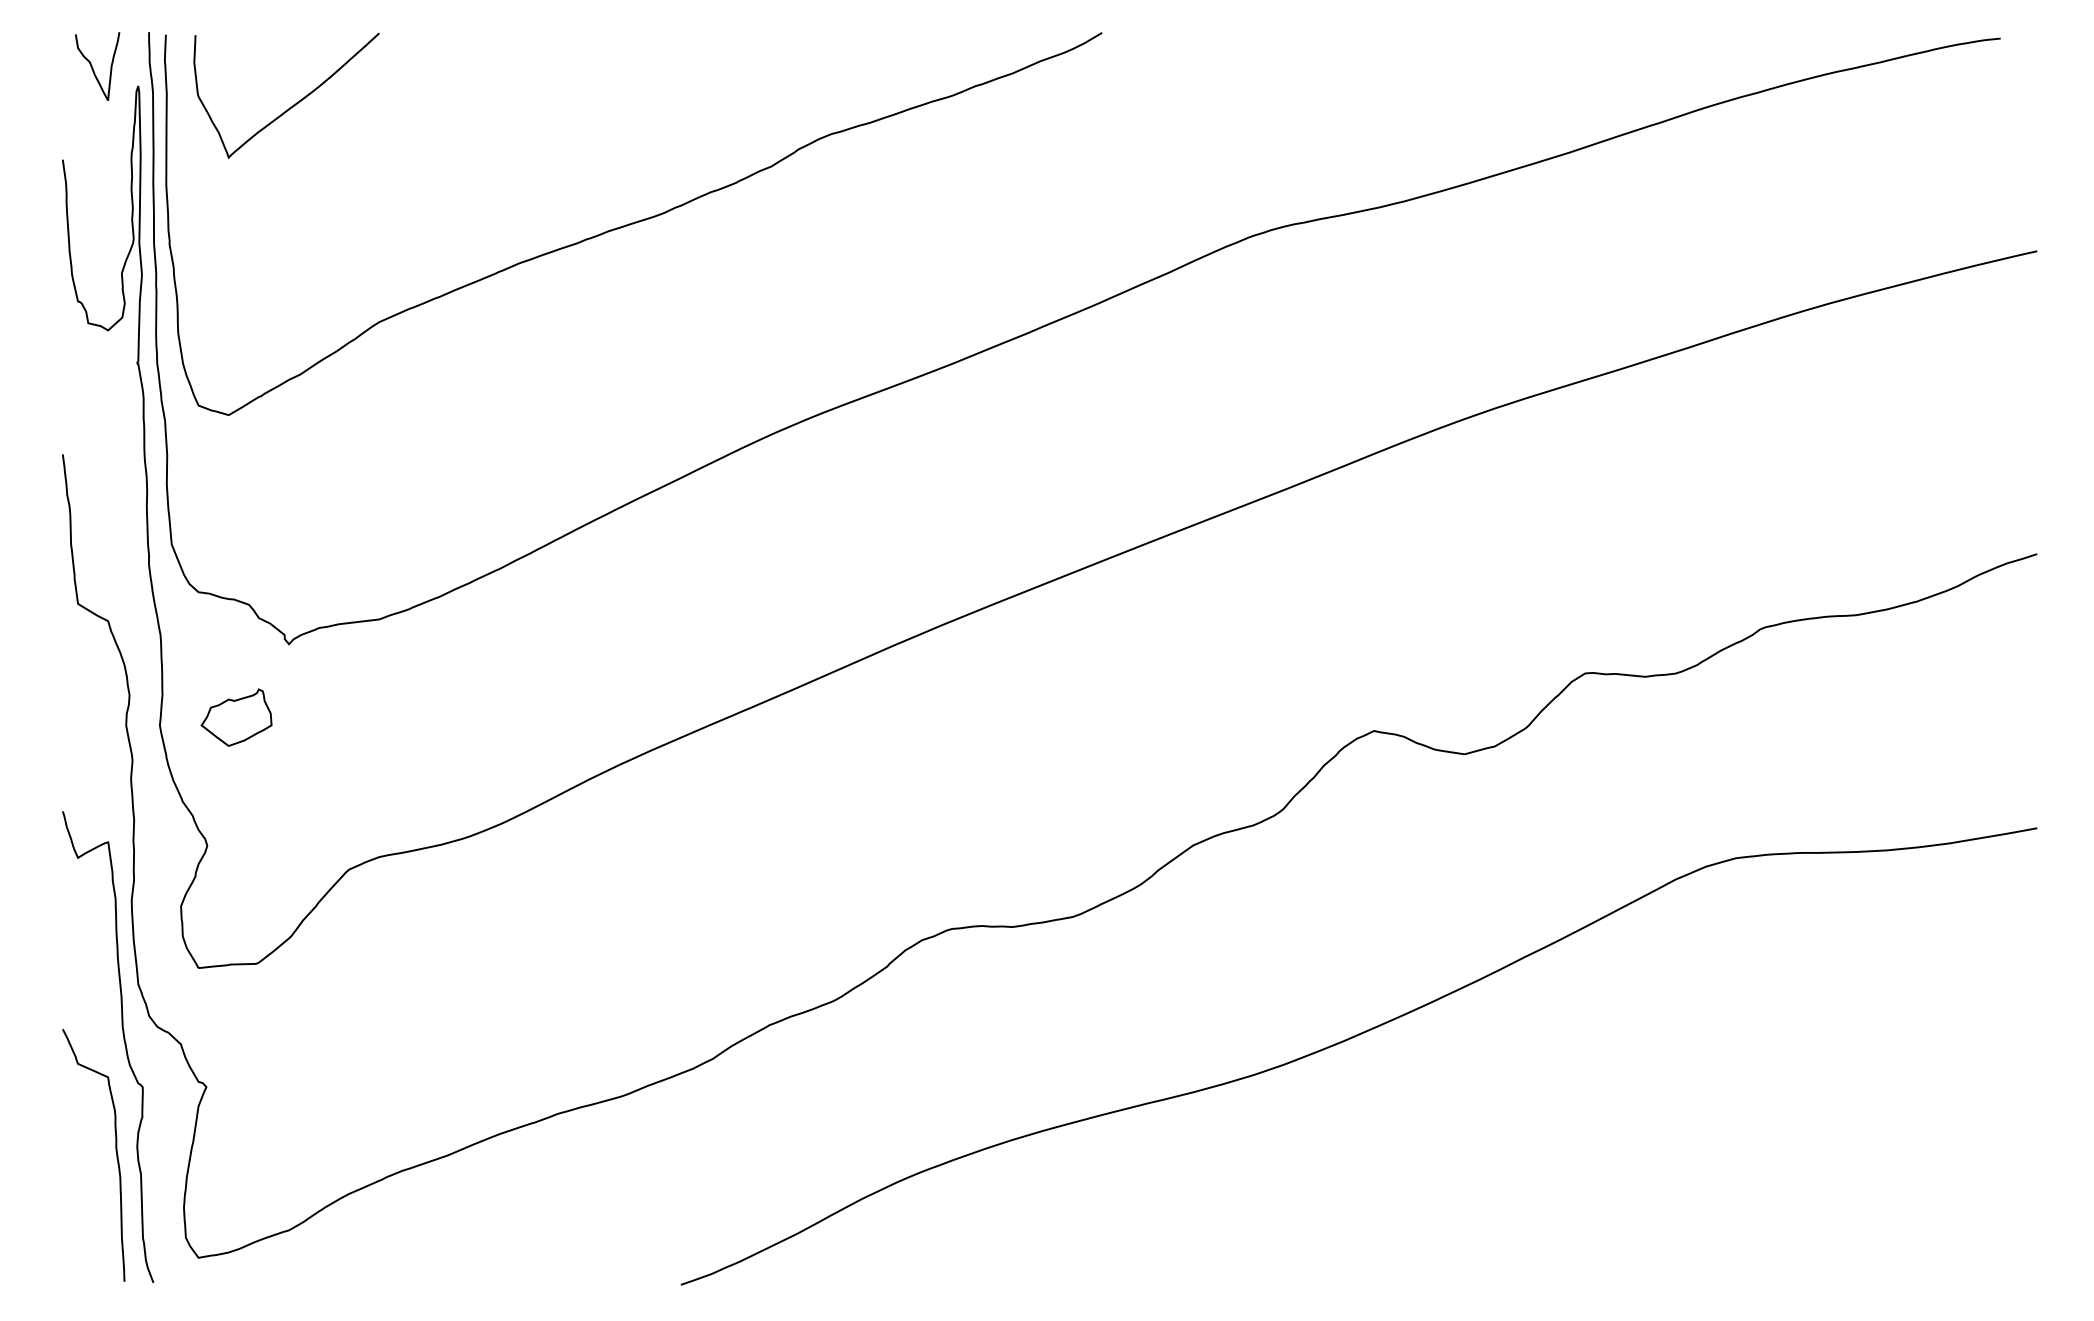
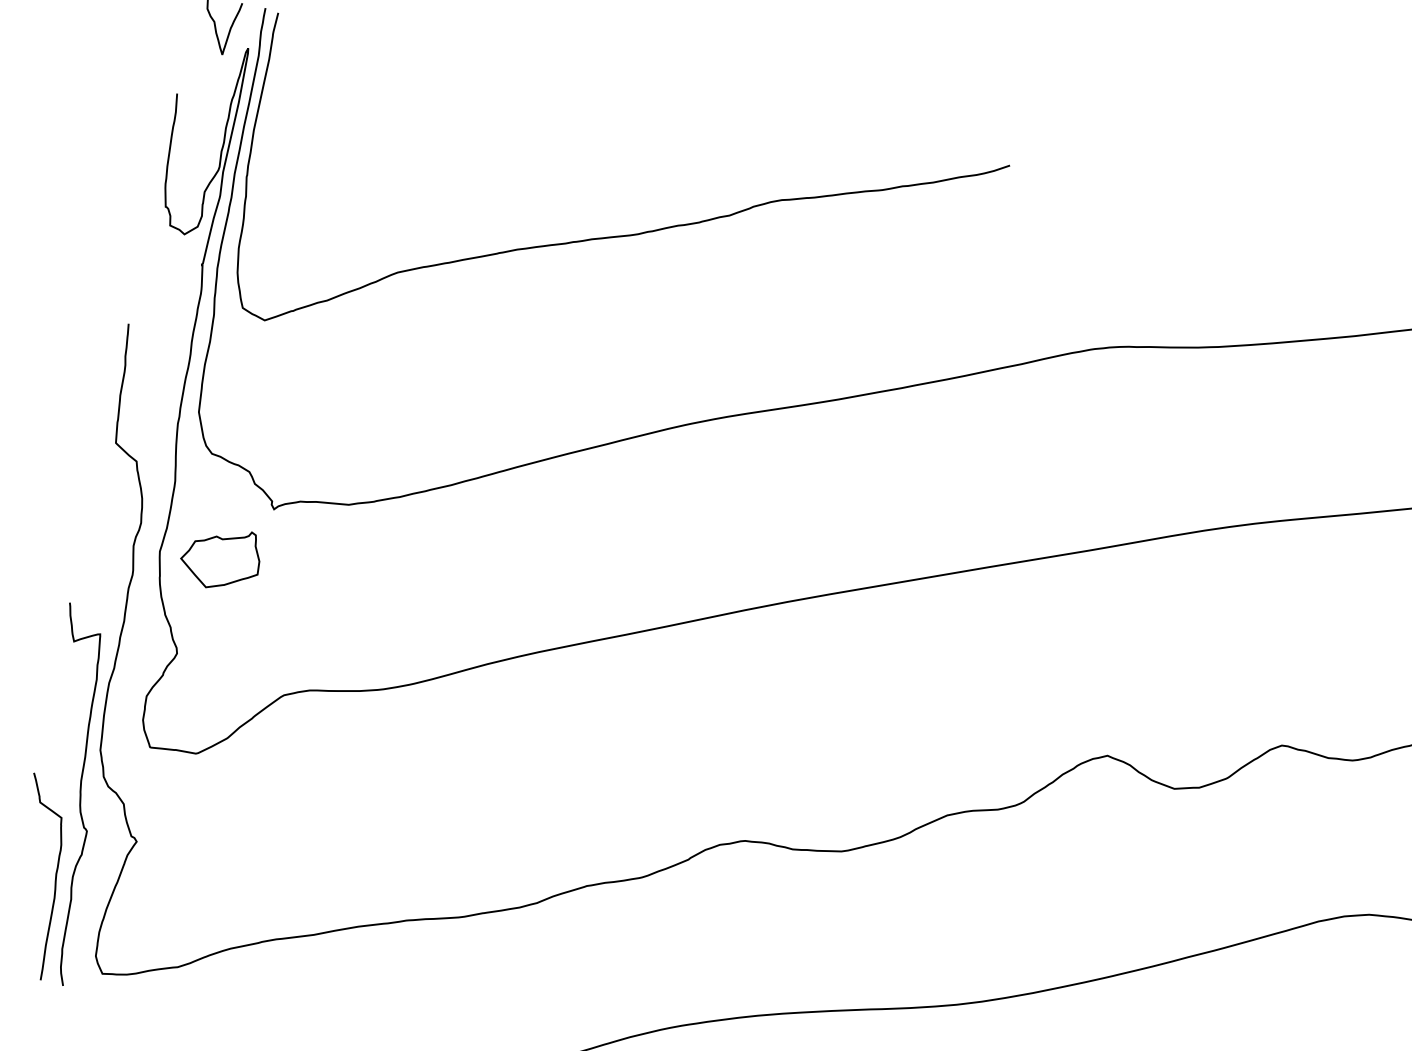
curve: (293, 104) -> (366, 88), removed
part: (236, 717) -> (221, 557), size x1.4

